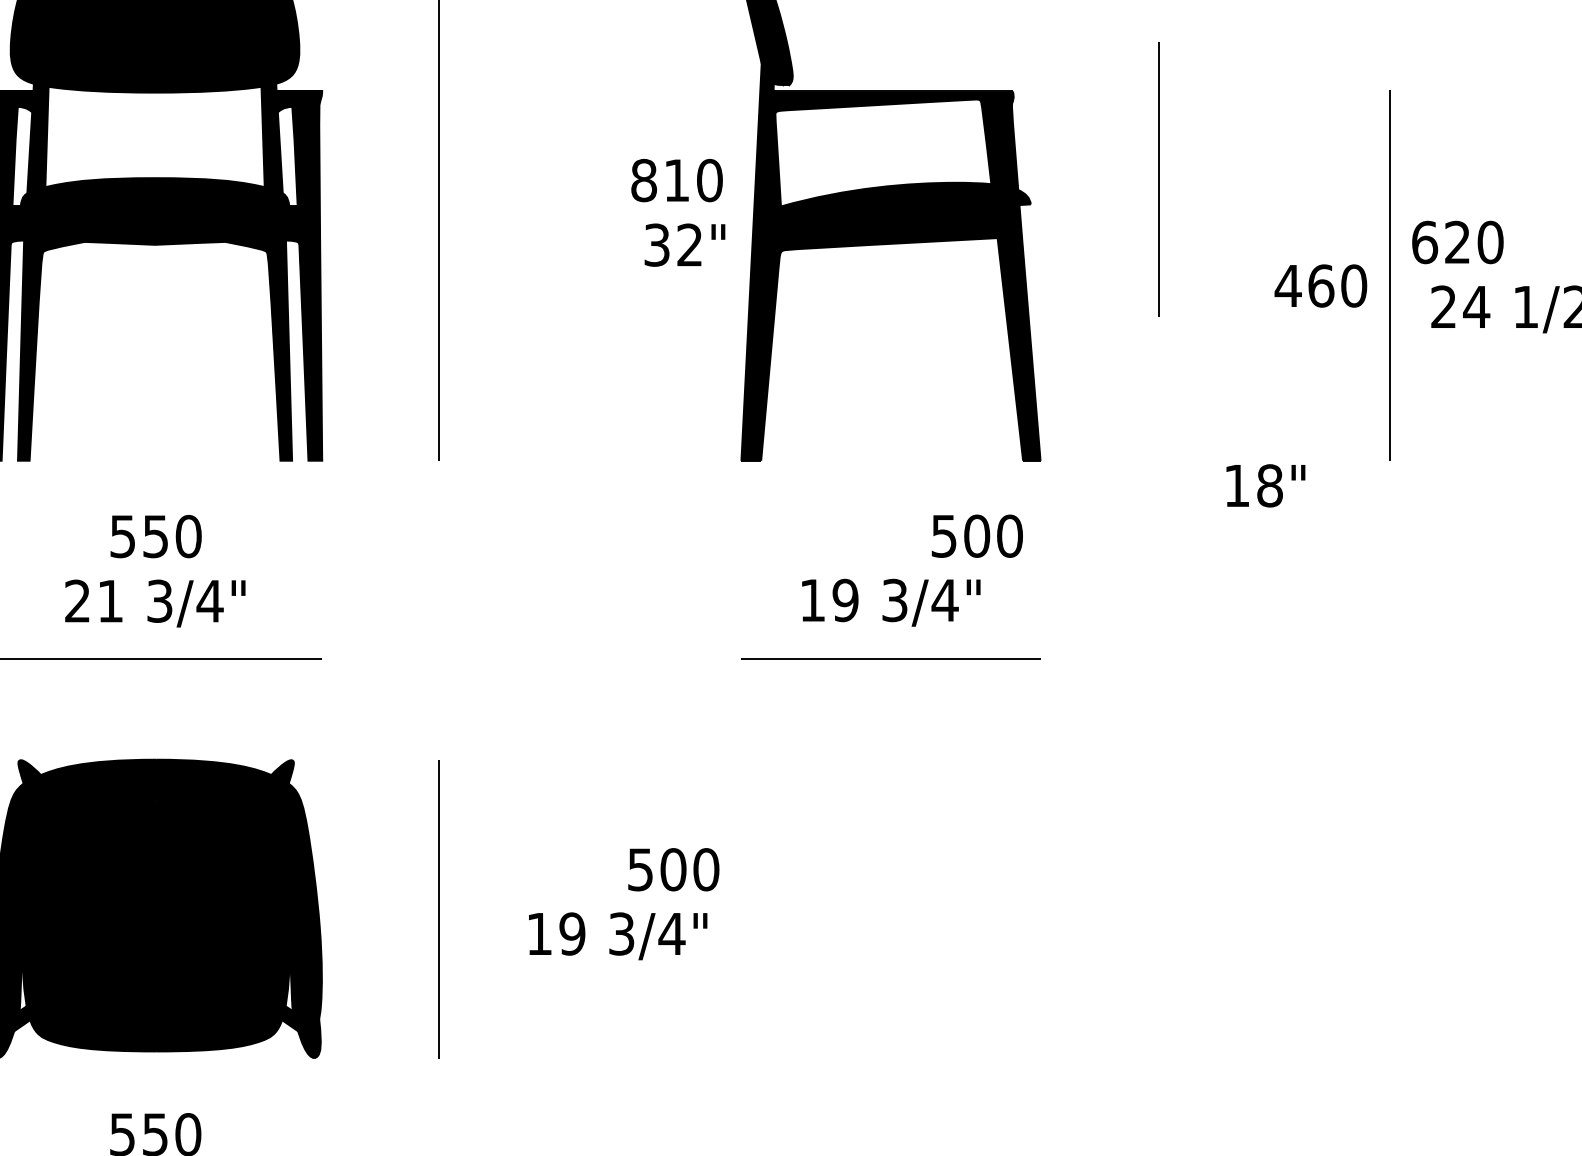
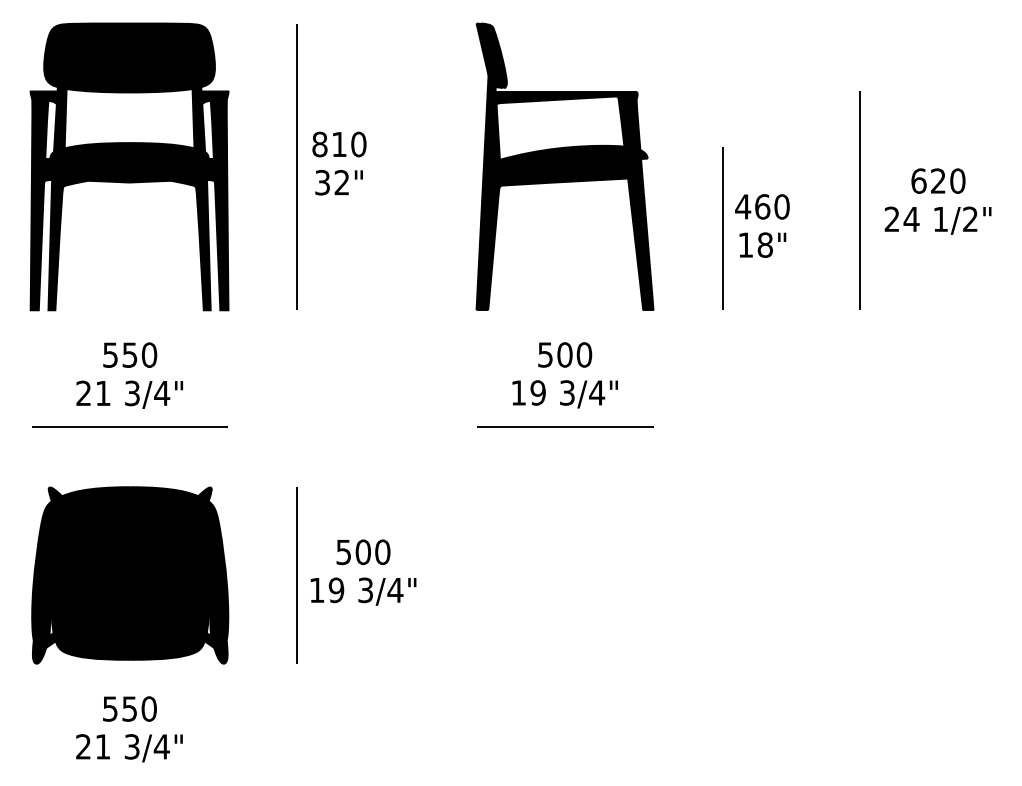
line: (1157, 178) -> (722, 228), moved
text: (677, 180) -> (339, 144), moved
text: (1457, 241) -> (938, 180), moved
text: (683, 244) -> (338, 182), moved
text: (1321, 285) -> (762, 206), moved
text: (1265, 484) -> (762, 244), moved
text: (977, 535) -> (565, 354), moved
text: (673, 870) -> (363, 552), moved
text: (617, 935) -> (363, 591), moved

